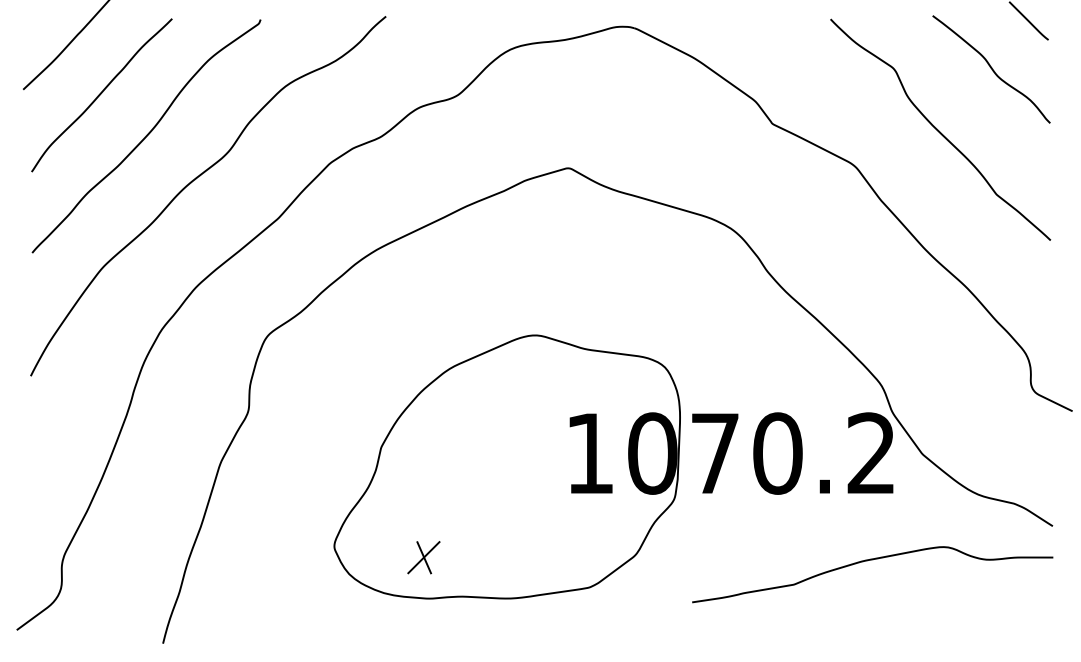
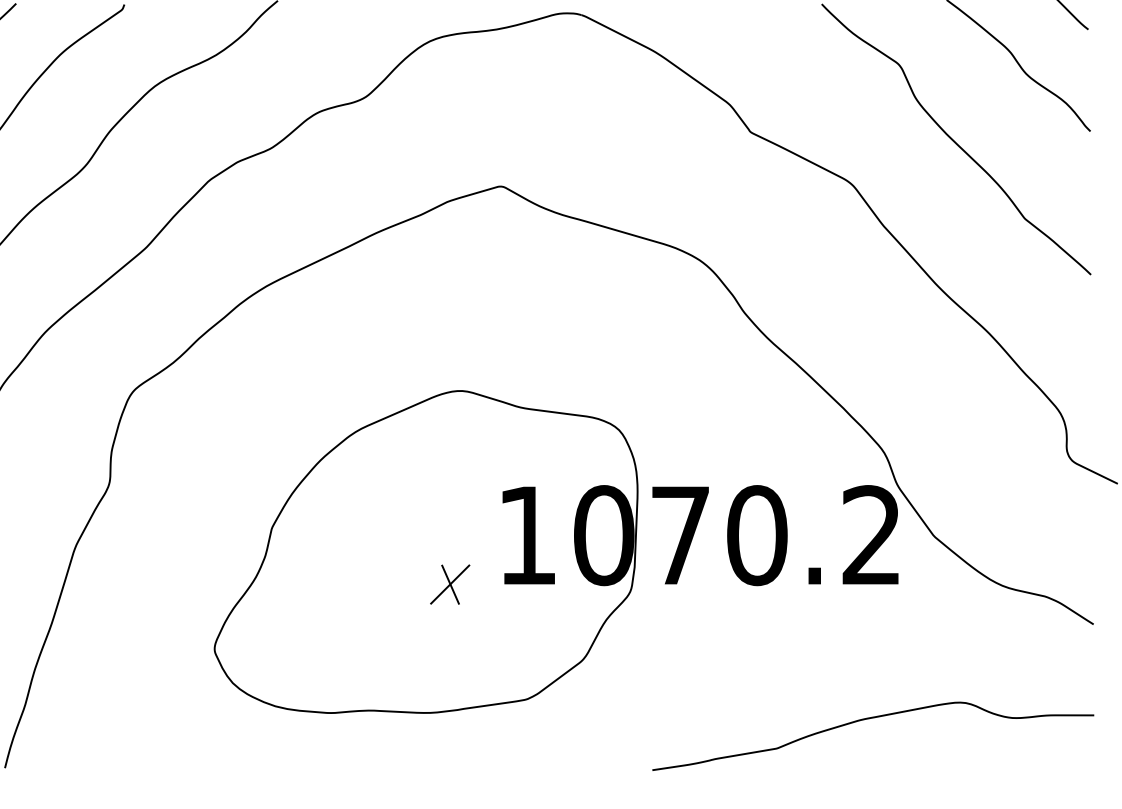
part: (423, 557) -> (449, 584), moved
curve: (867, 561) -> (866, 720), moved

